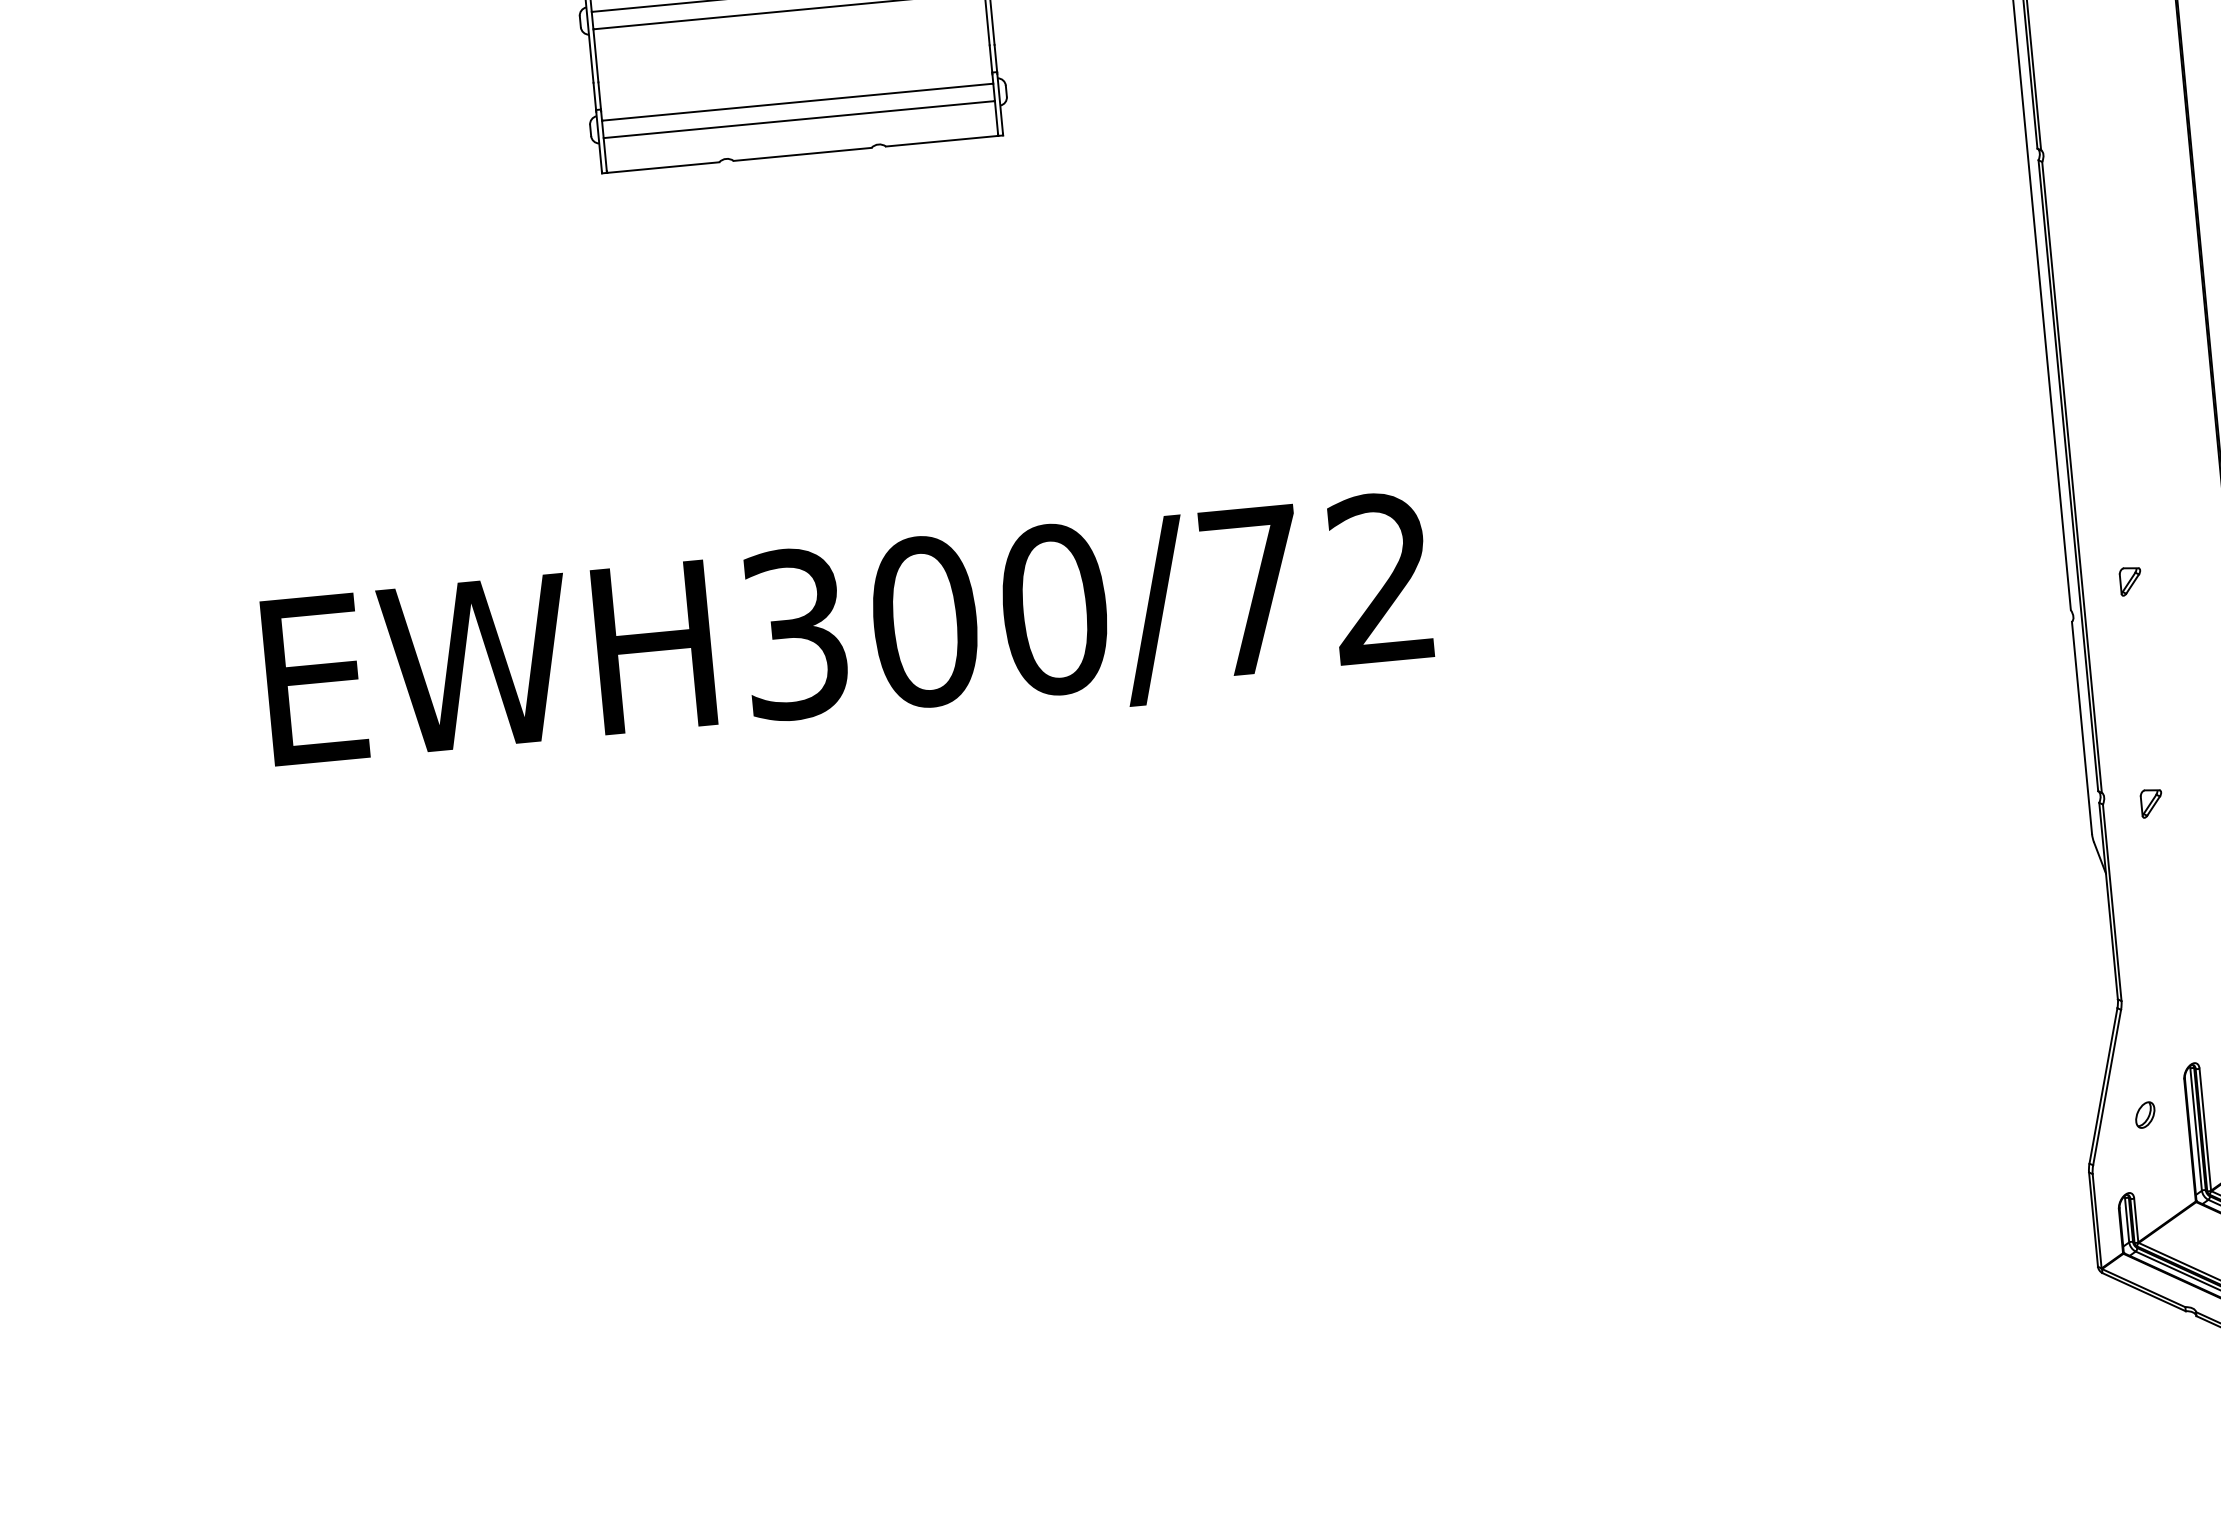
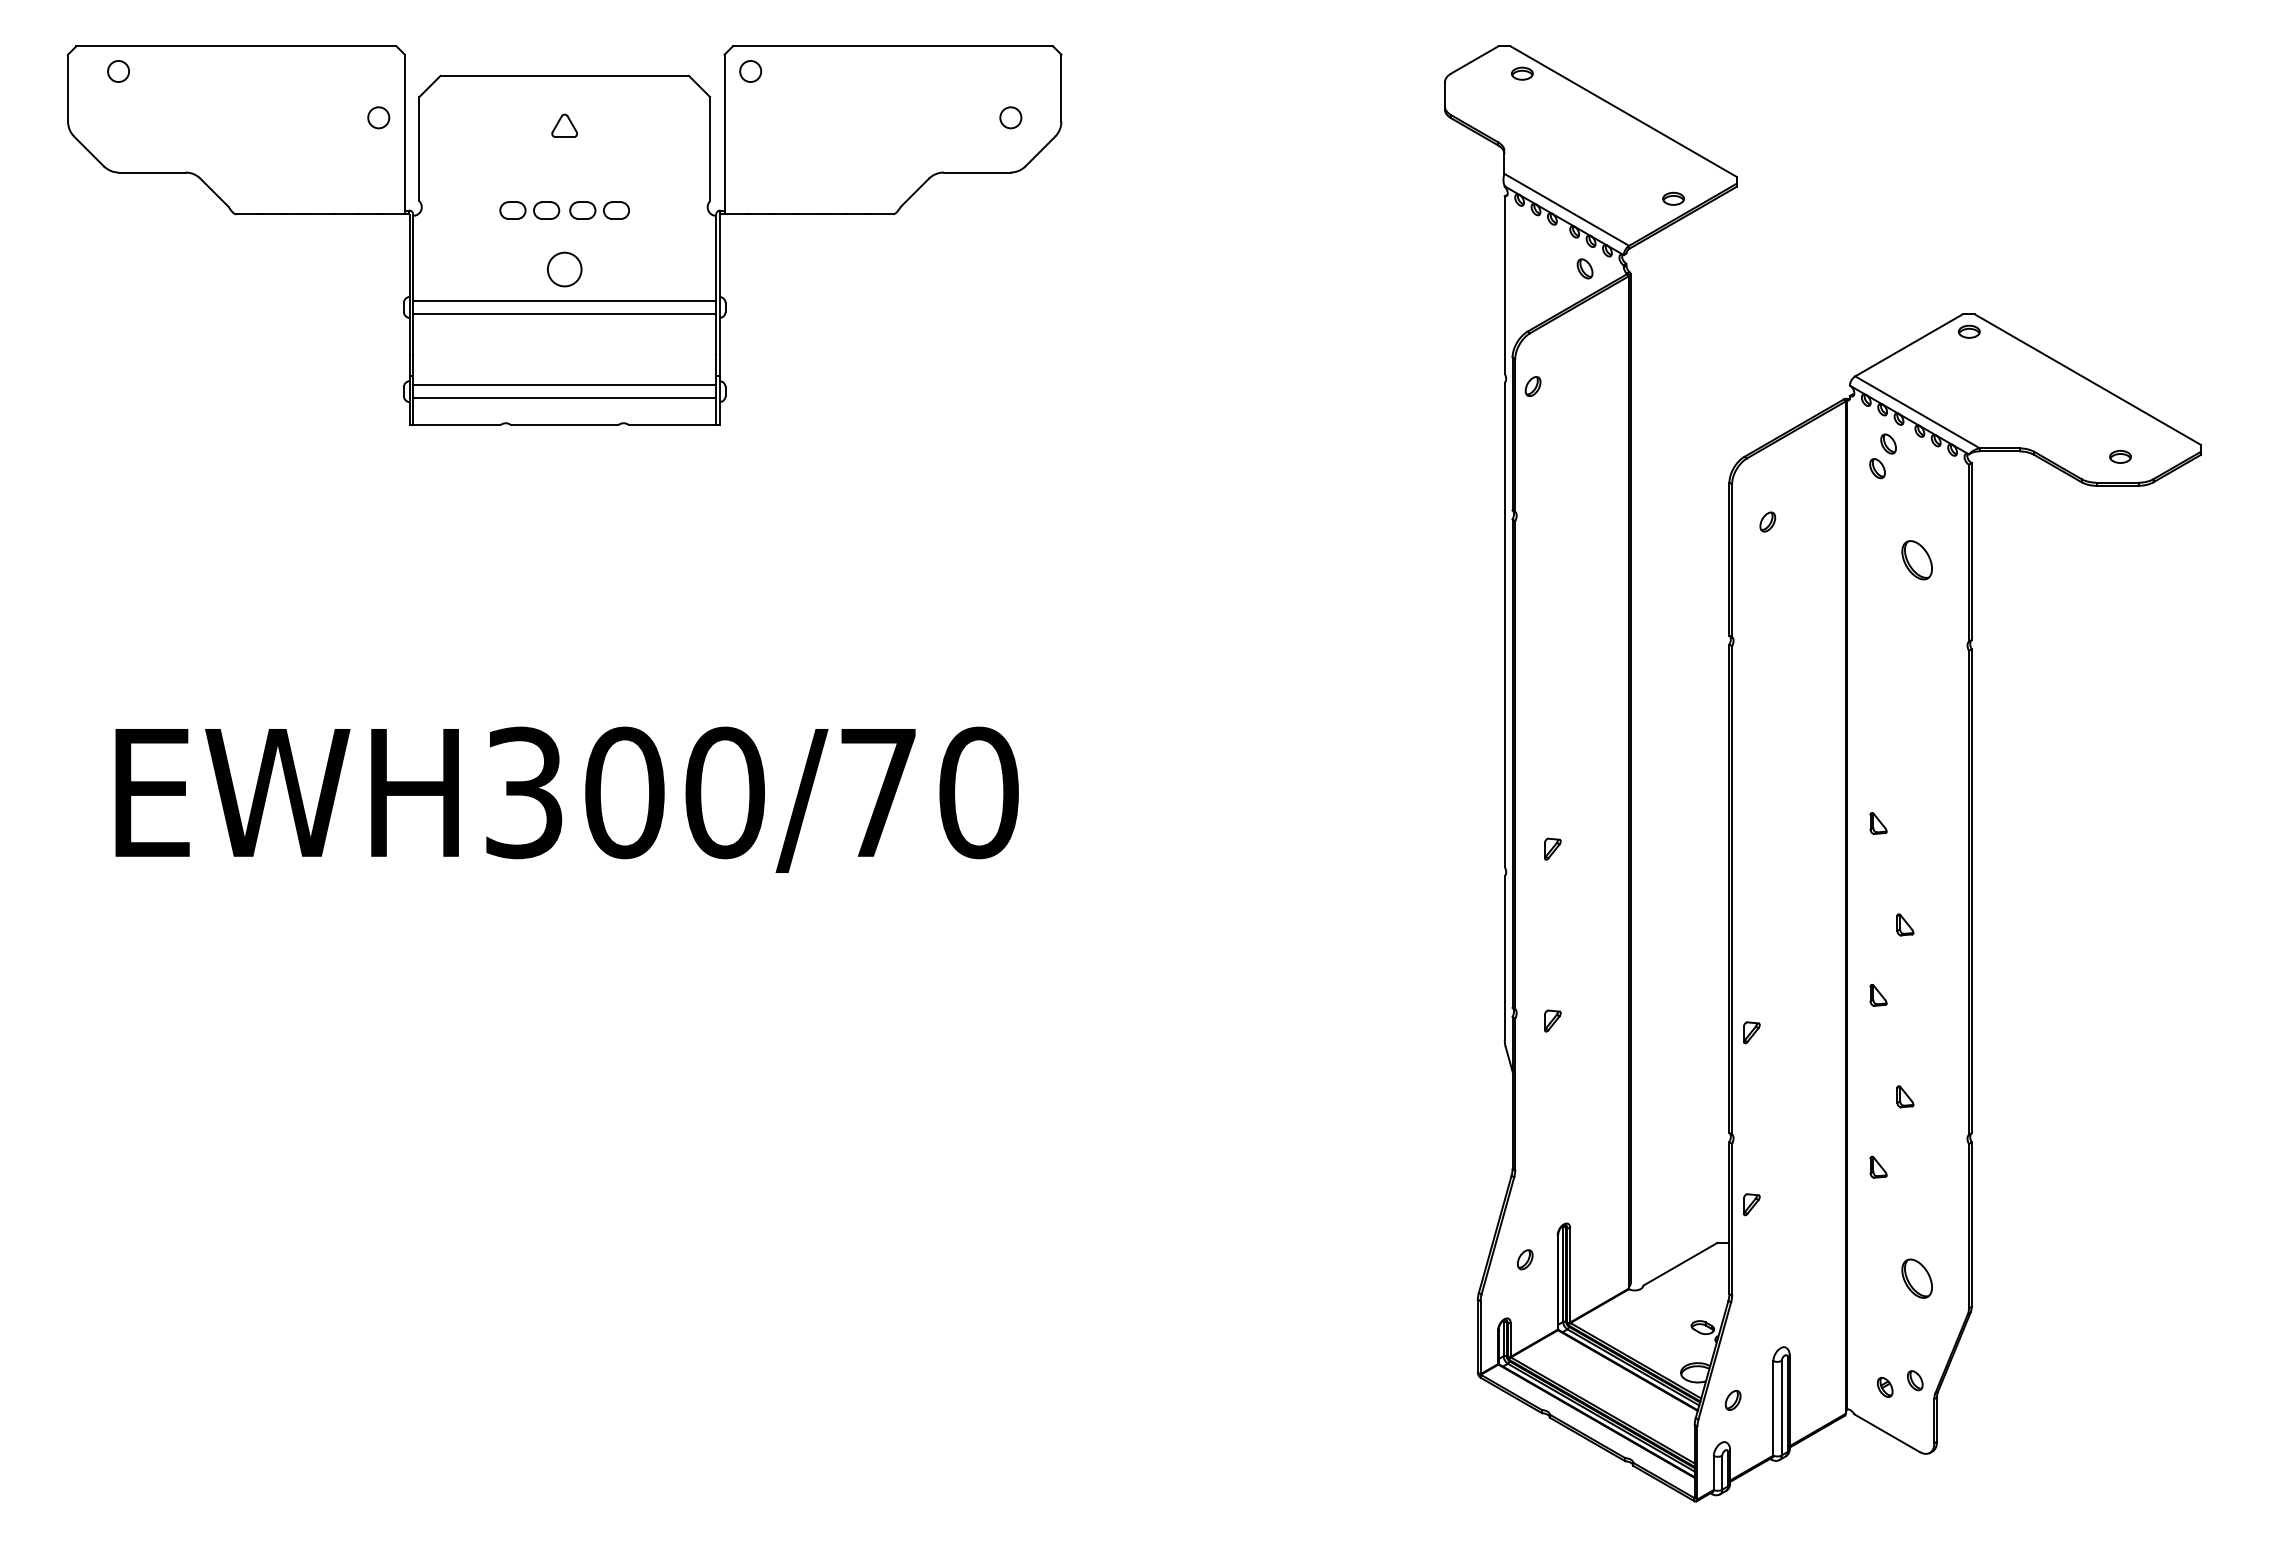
text: (1381, 578) -> (978, 792), EWH300/72 -> EWH300/70

